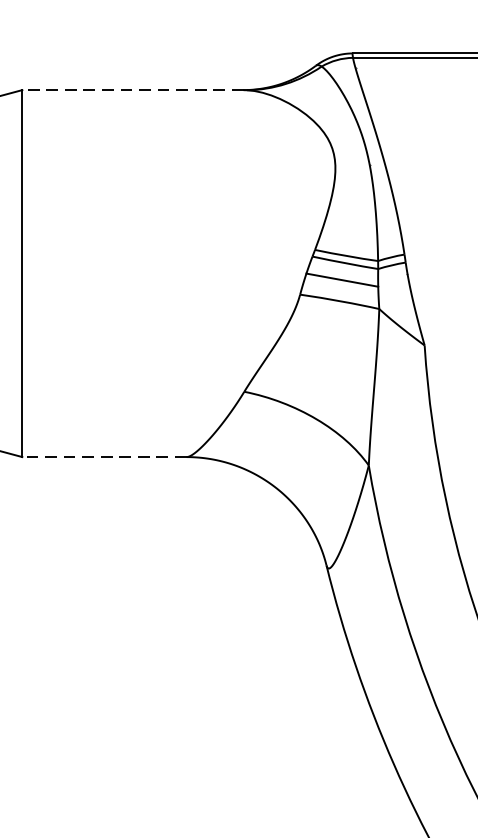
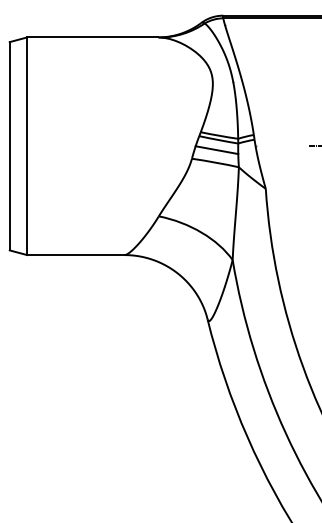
line: (132, 90) -> (92, 37), dashed -> solid
line: (103, 457) -> (75, 255), dashed -> solid

